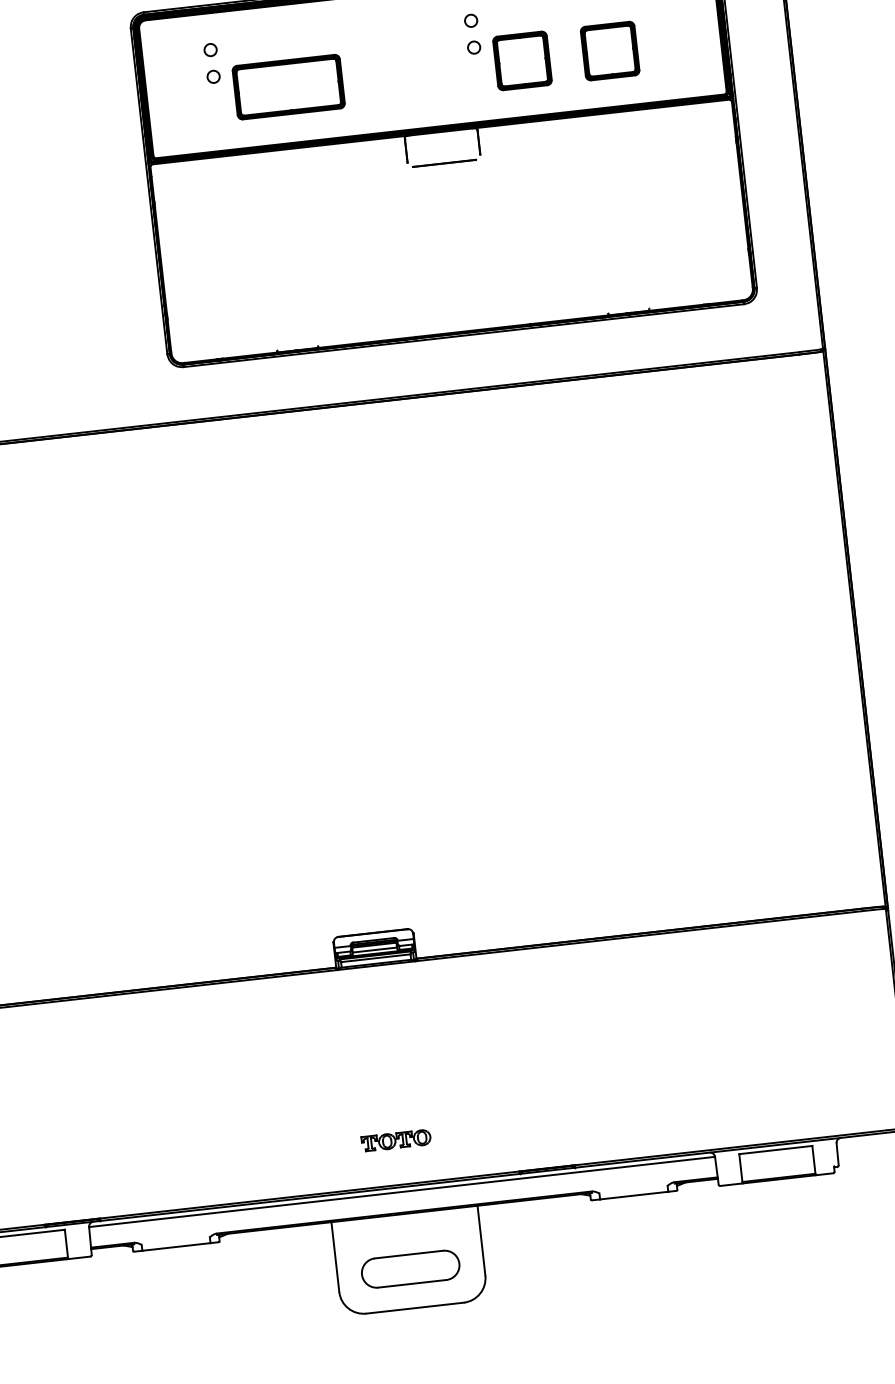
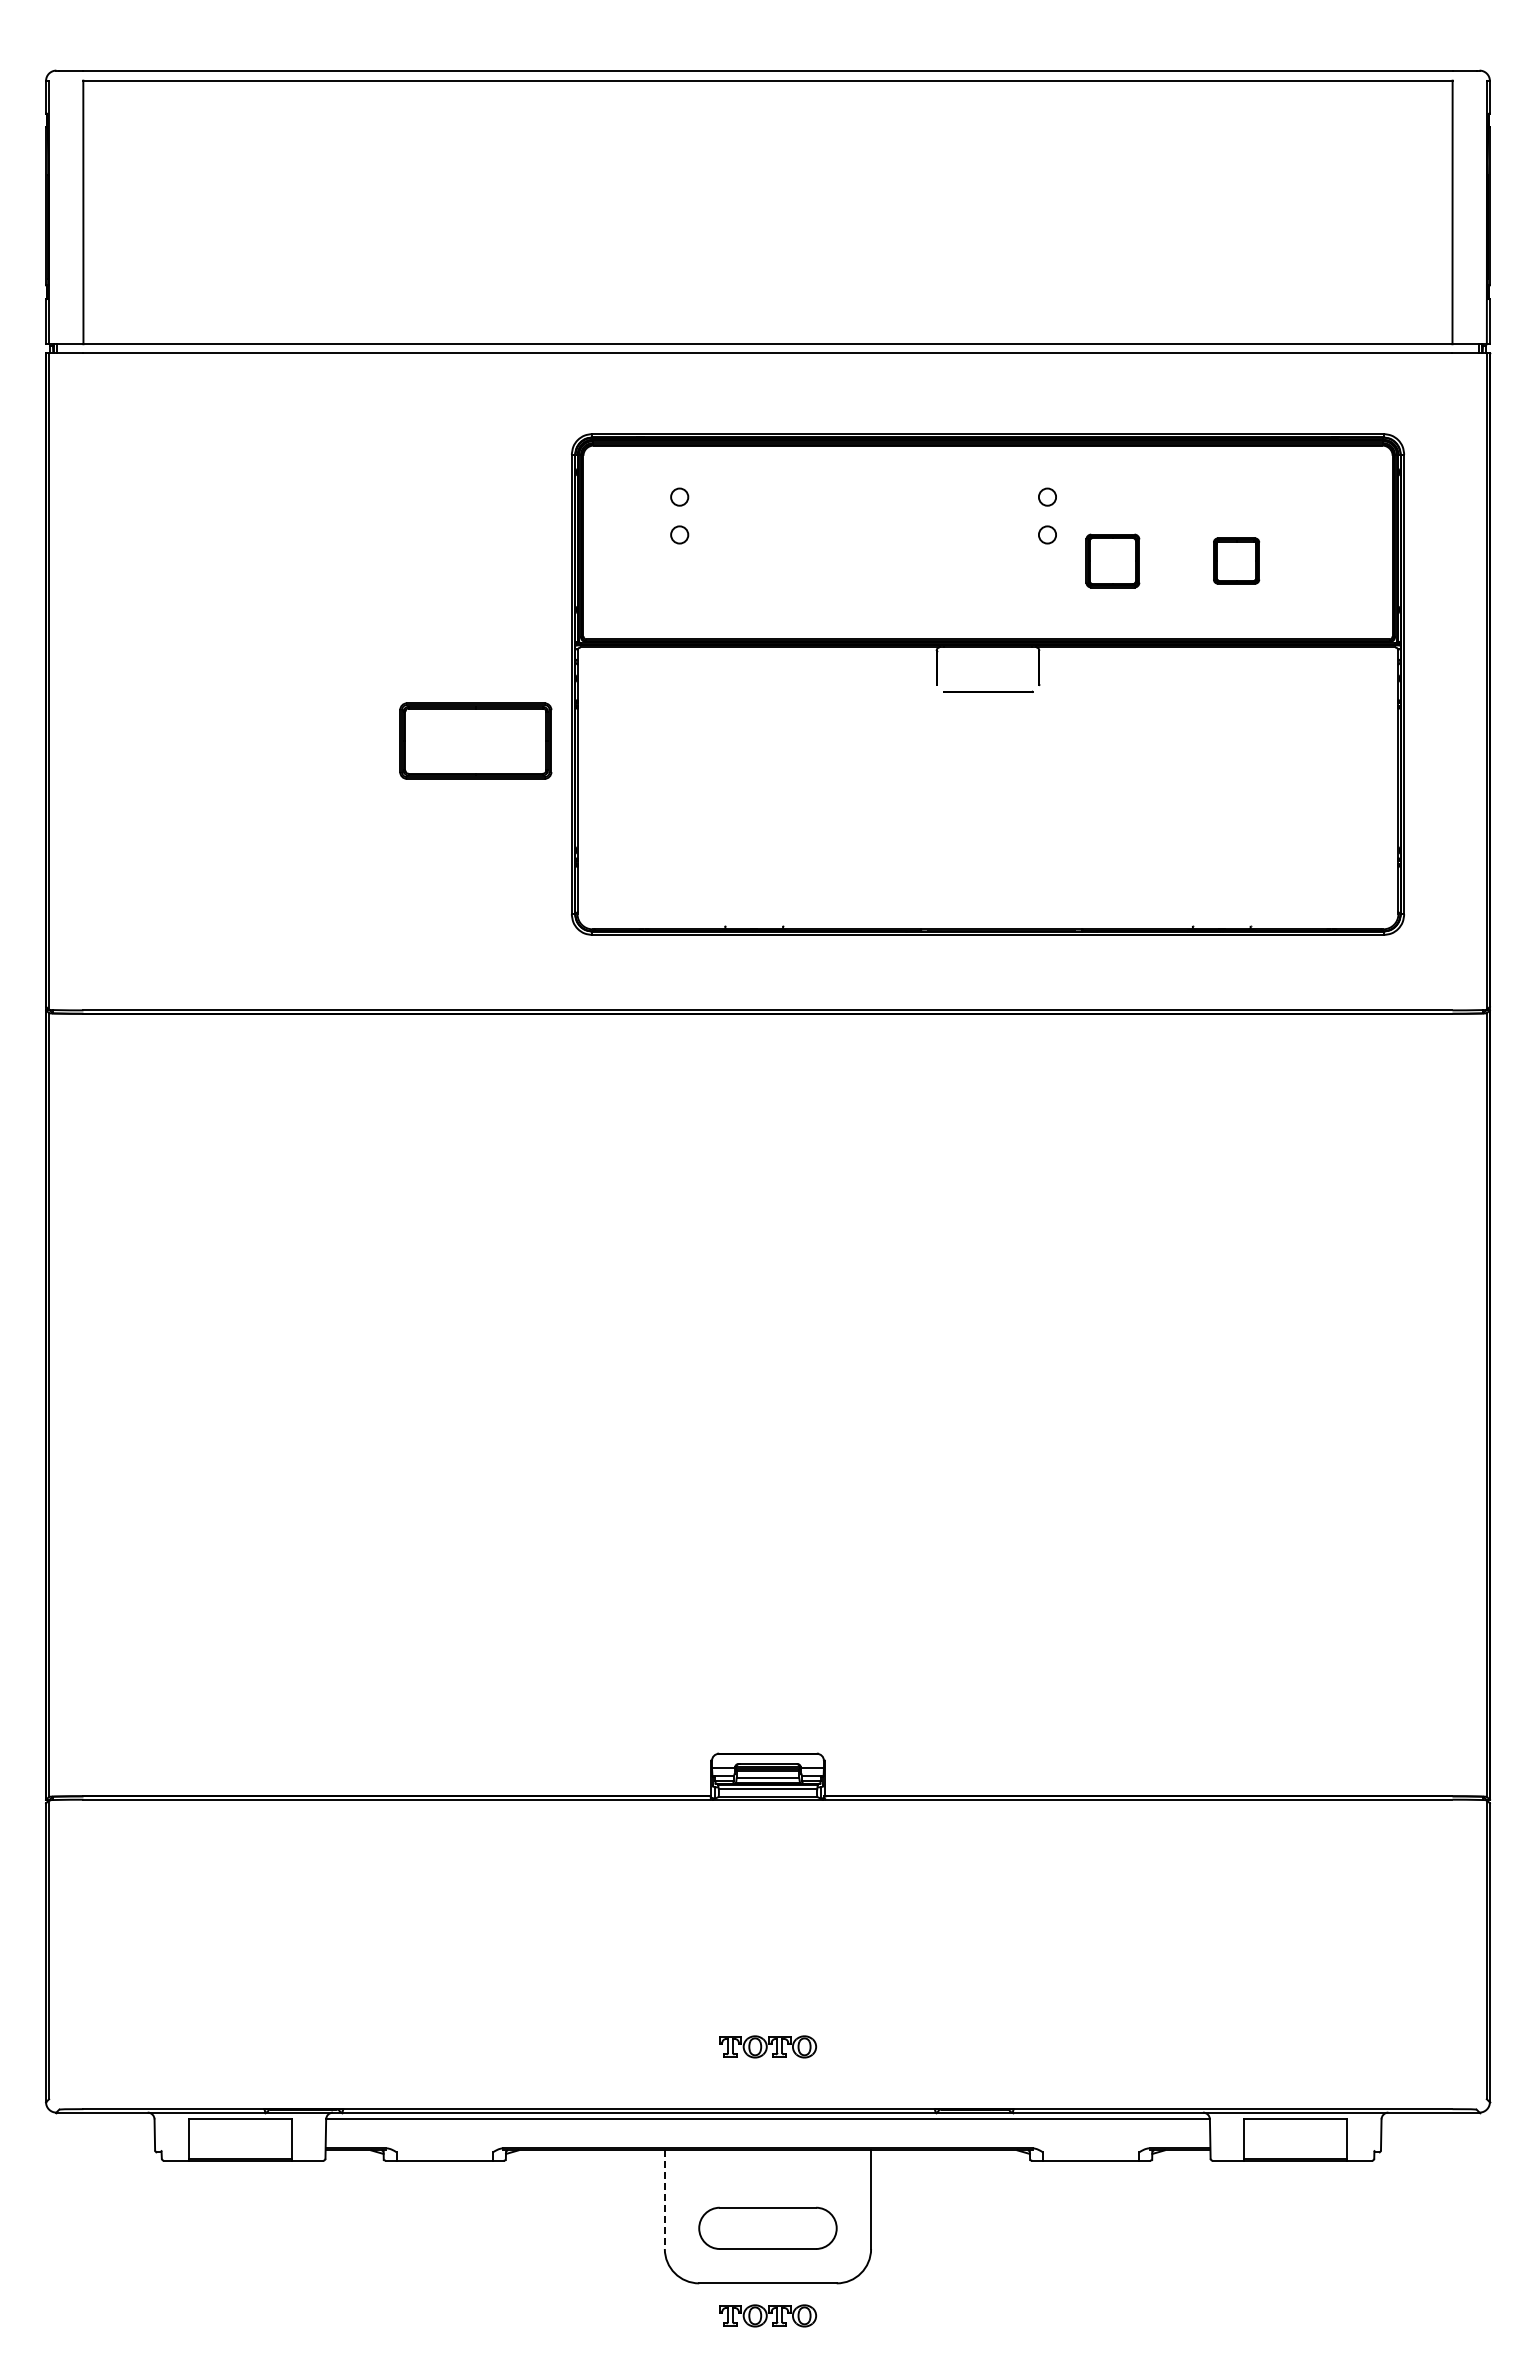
part: (610, 50) -> (1236, 560), size x0.6
part: (522, 60) -> (1112, 560), size x0.7
part: (288, 86) -> (475, 740), moved
line: (335, 1257) -> (664, 2200), solid -> dashed
part: (417, 1330) -> (768, 2315), added

